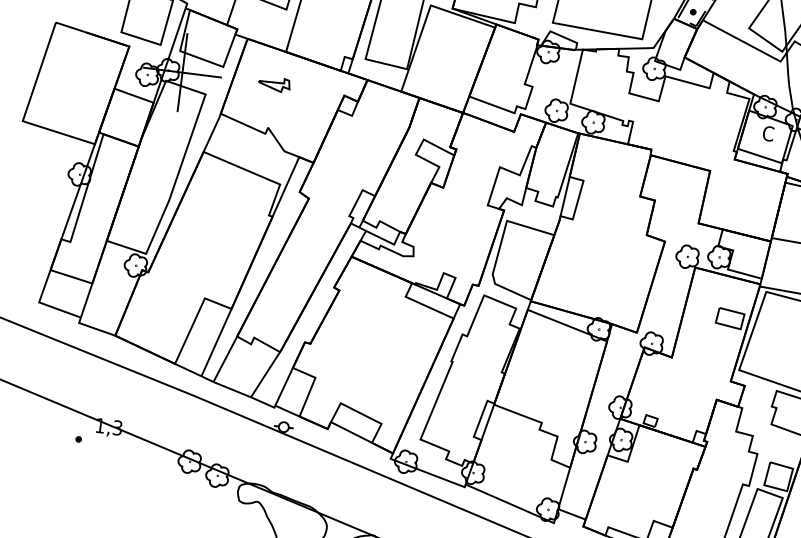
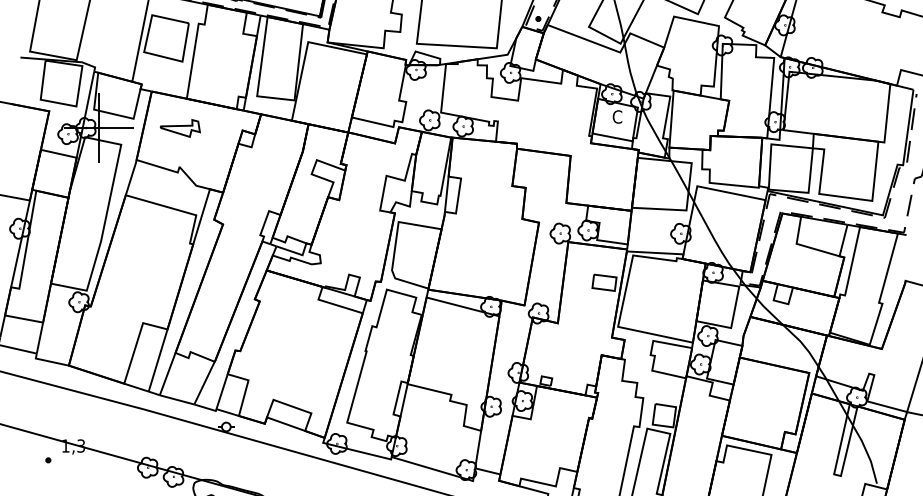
part: (273, 84) -> (179, 128), size x1.43

